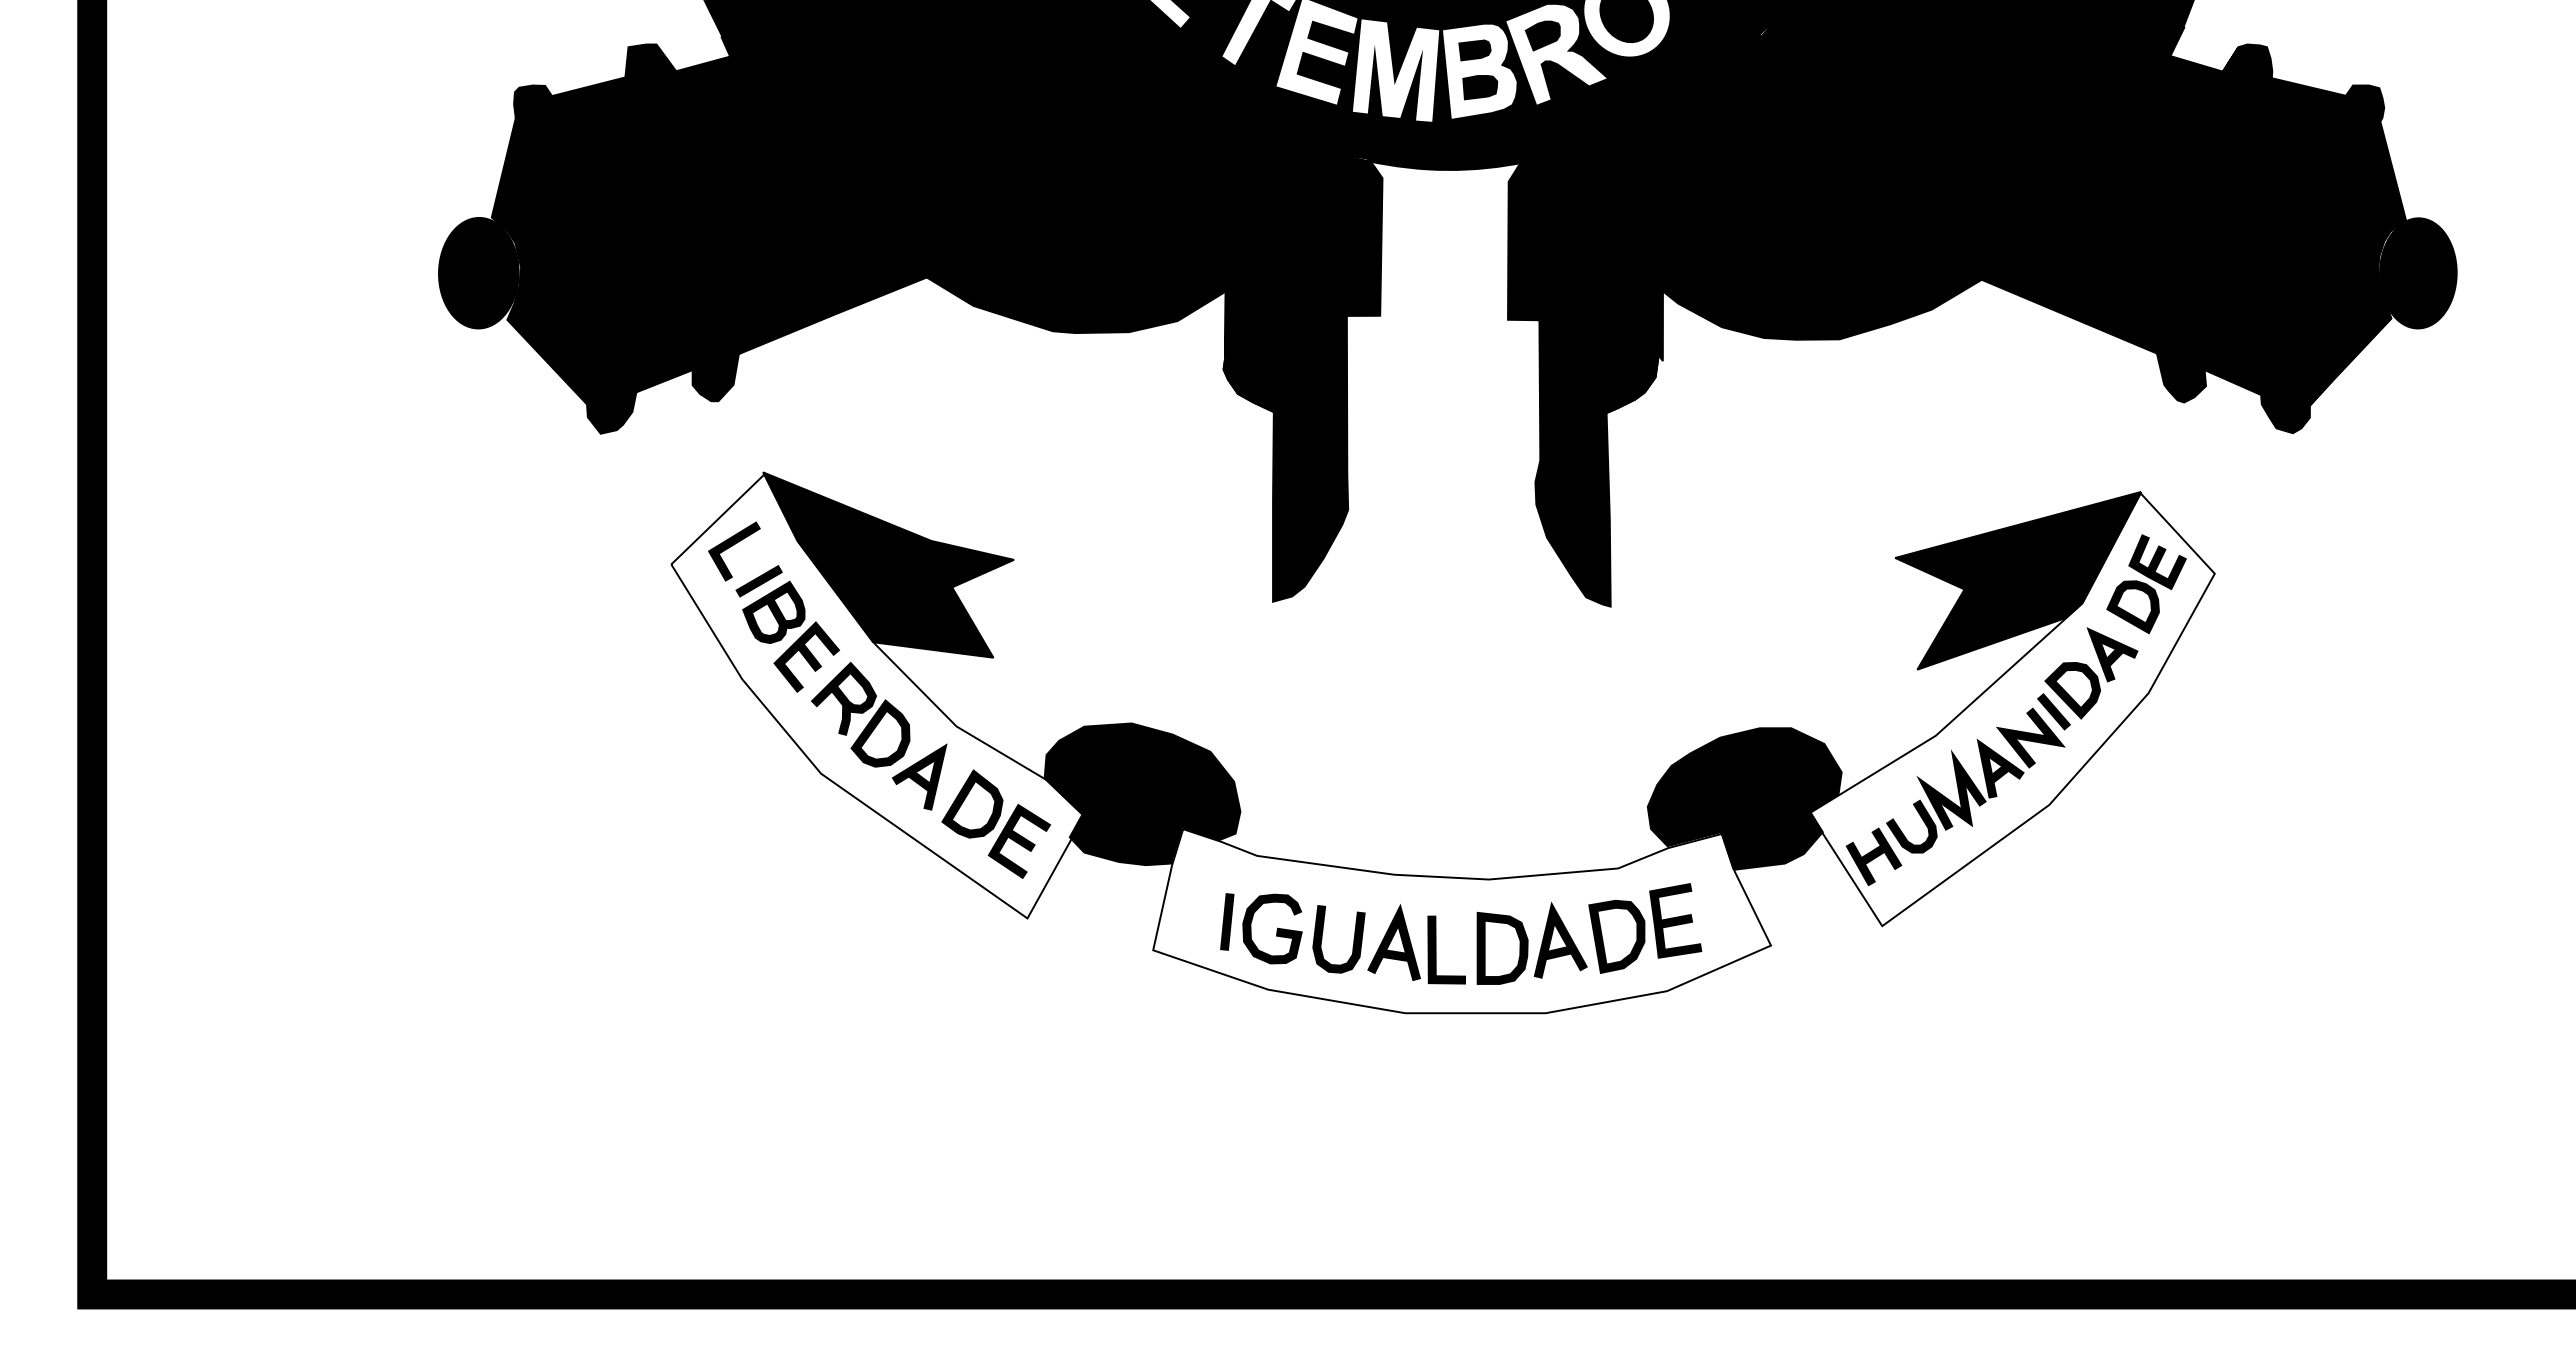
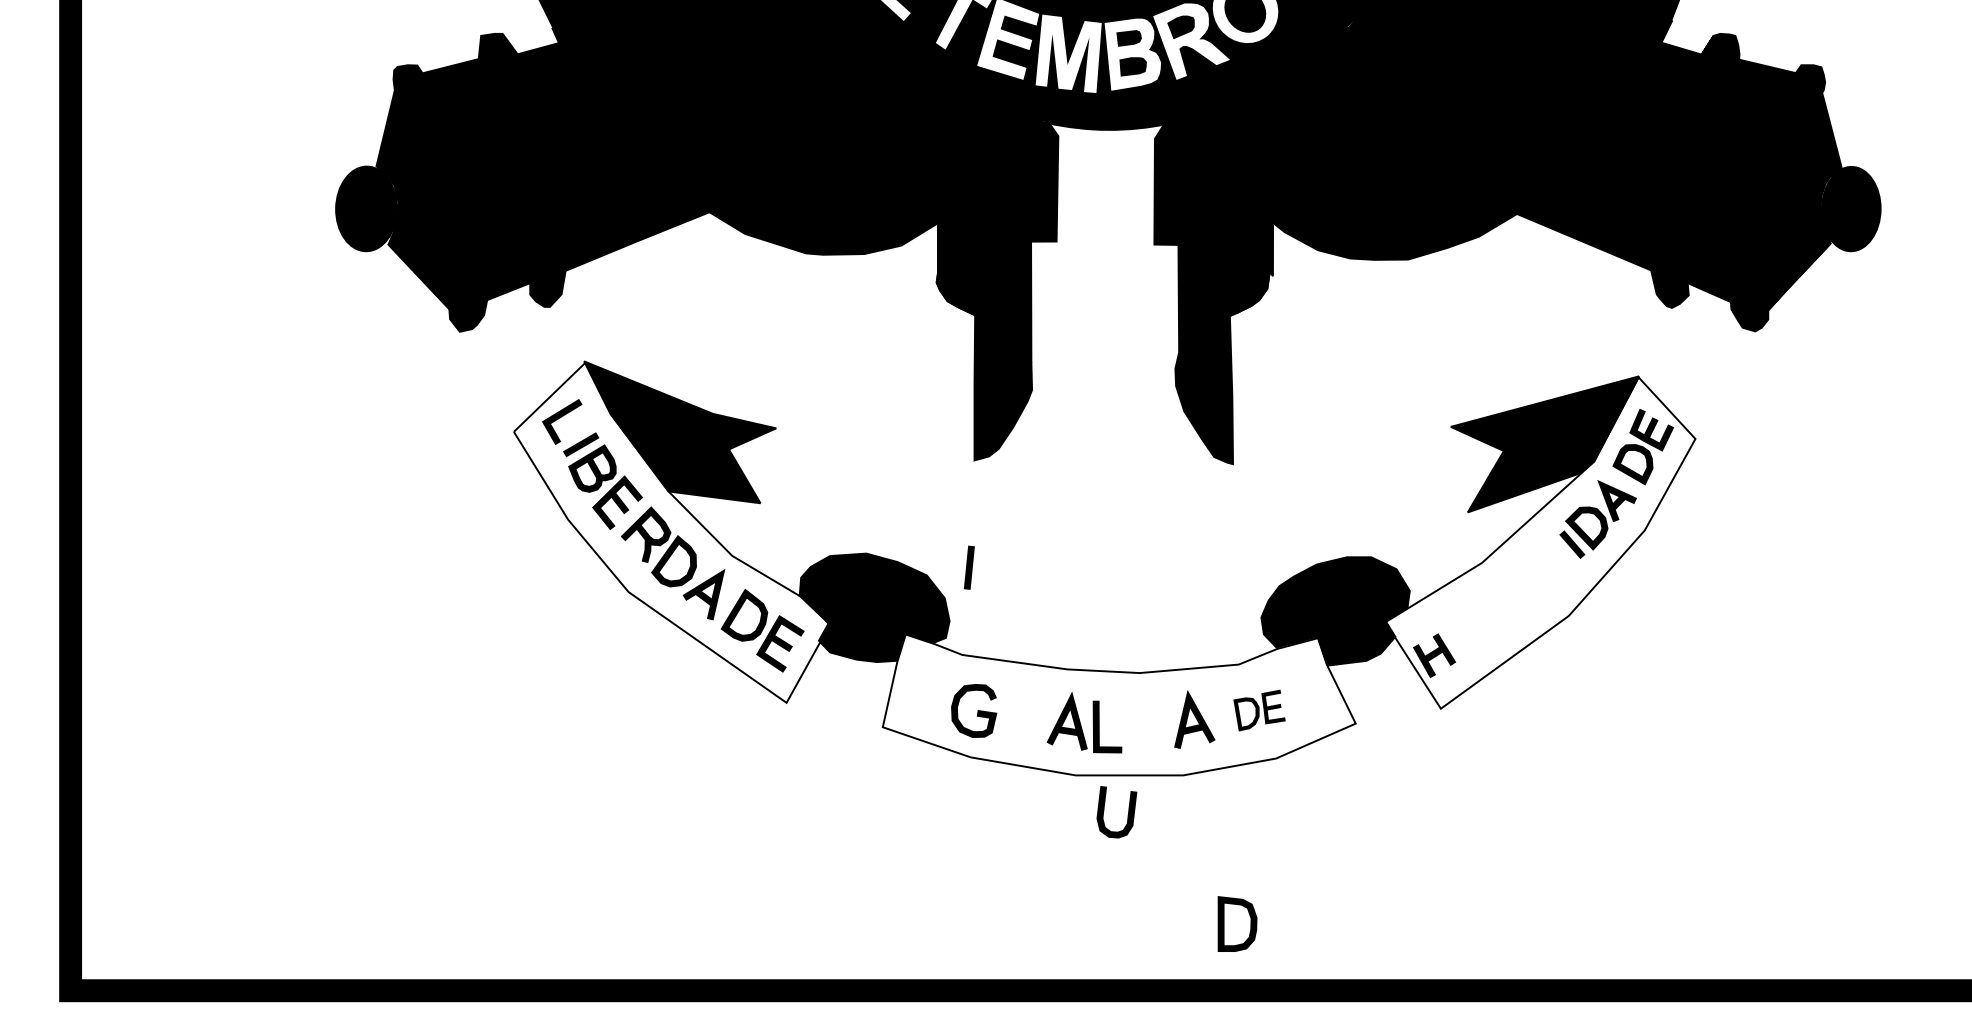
part: (1975, 780) -> (1512, 597), removed
line: (1227, 921) -> (969, 567), moved
part: (1645, 928) -> (1259, 710), size x0.6
curve: (1353, 939) -> (1128, 812), moved
part: (1502, 947) -> (1237, 923), moved

